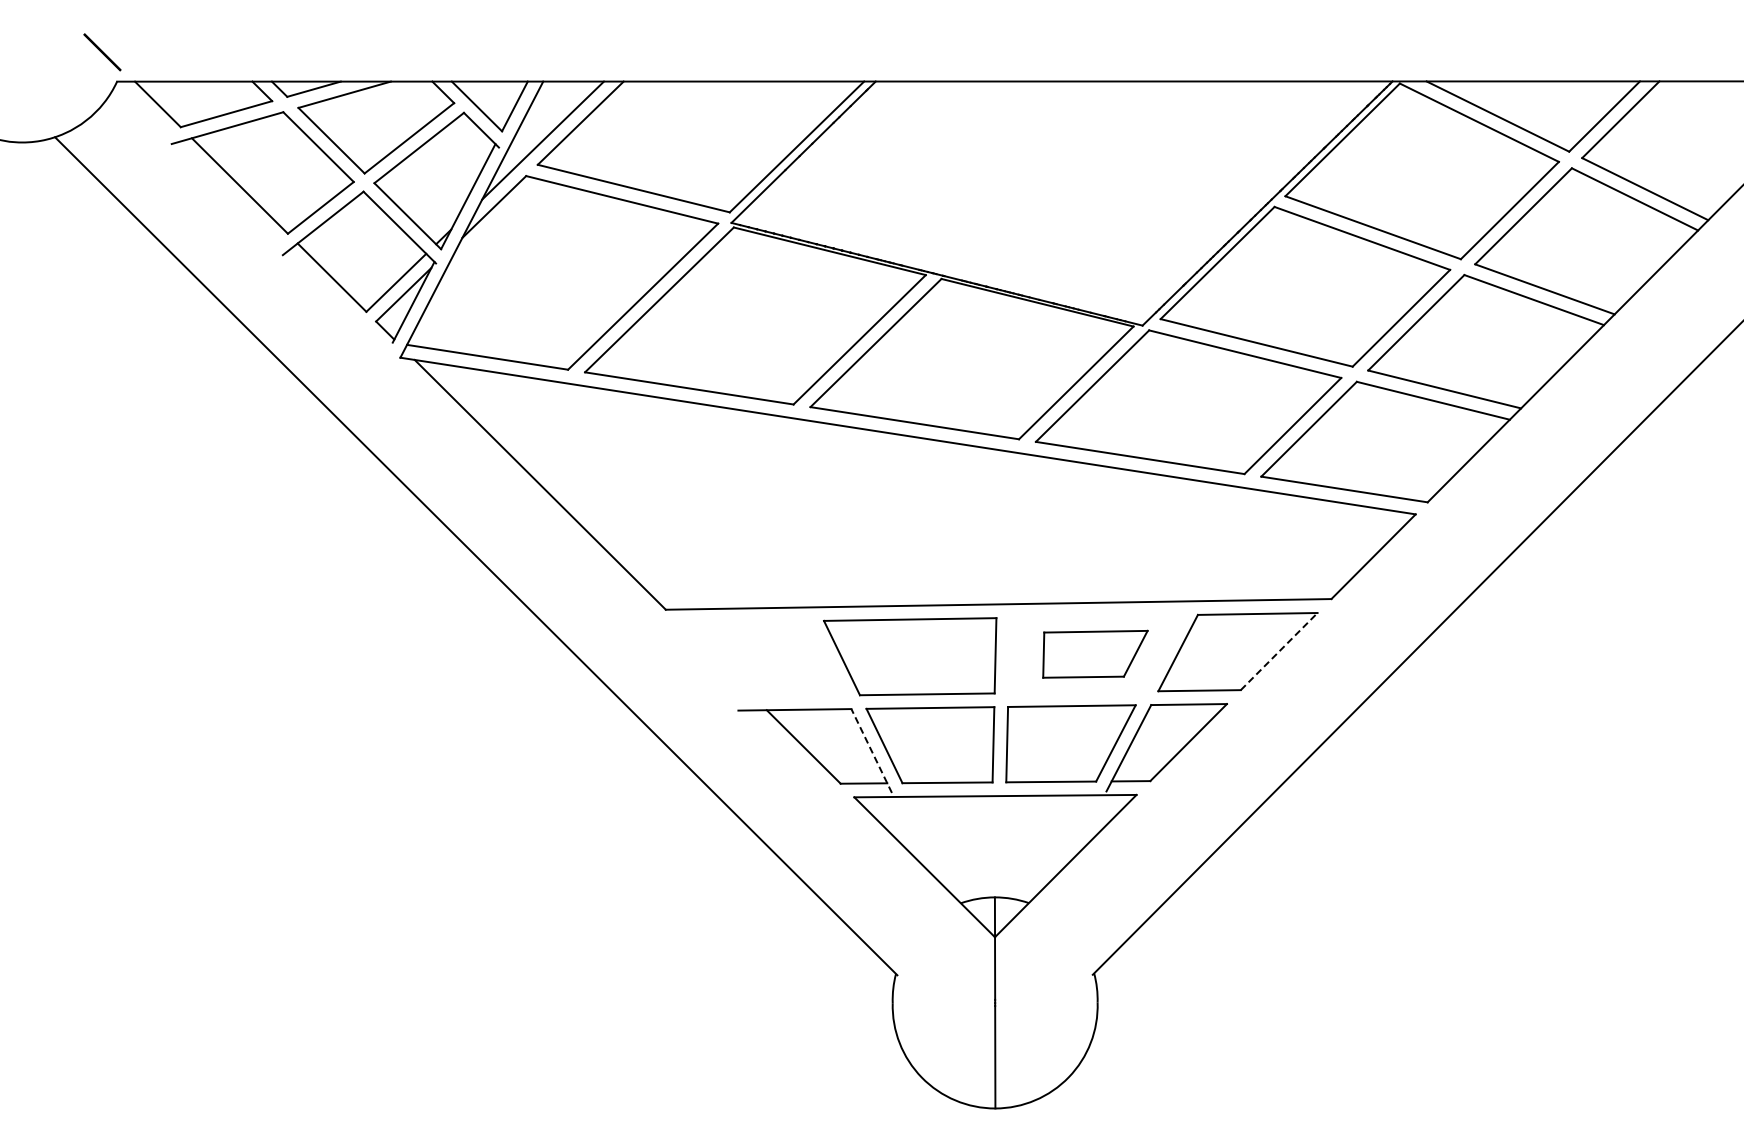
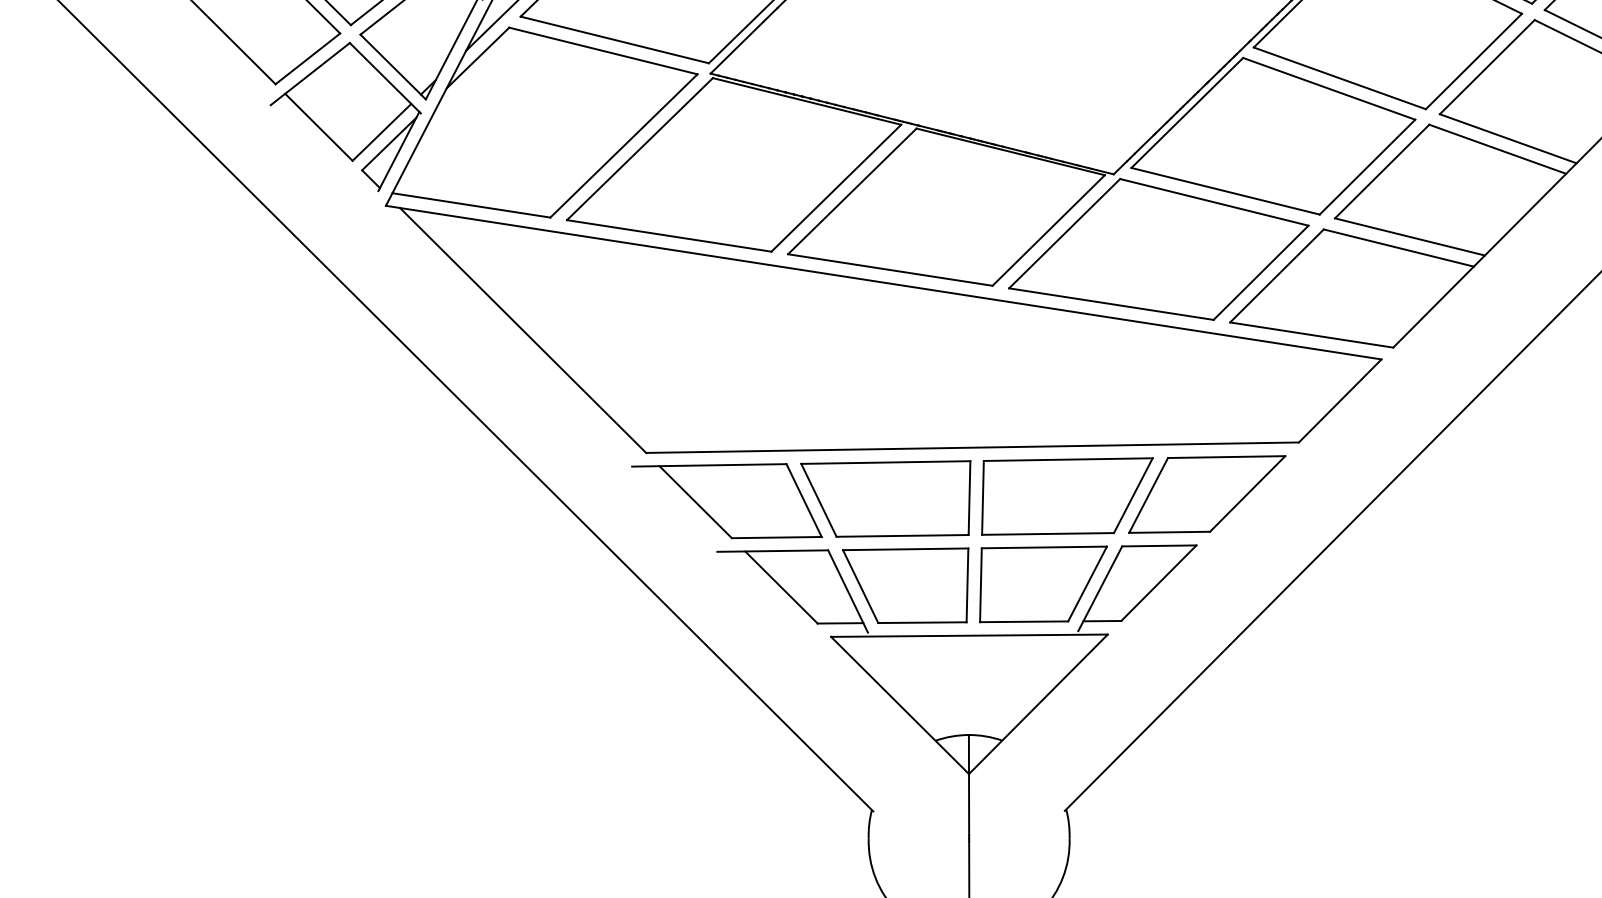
line: (1279, 651) -> (1247, 493), dashed -> solid
part: (1095, 654) -> (1067, 496), size x1.67
part: (747, 658) -> (726, 500), added
line: (871, 751) -> (847, 591), dashed -> solid

